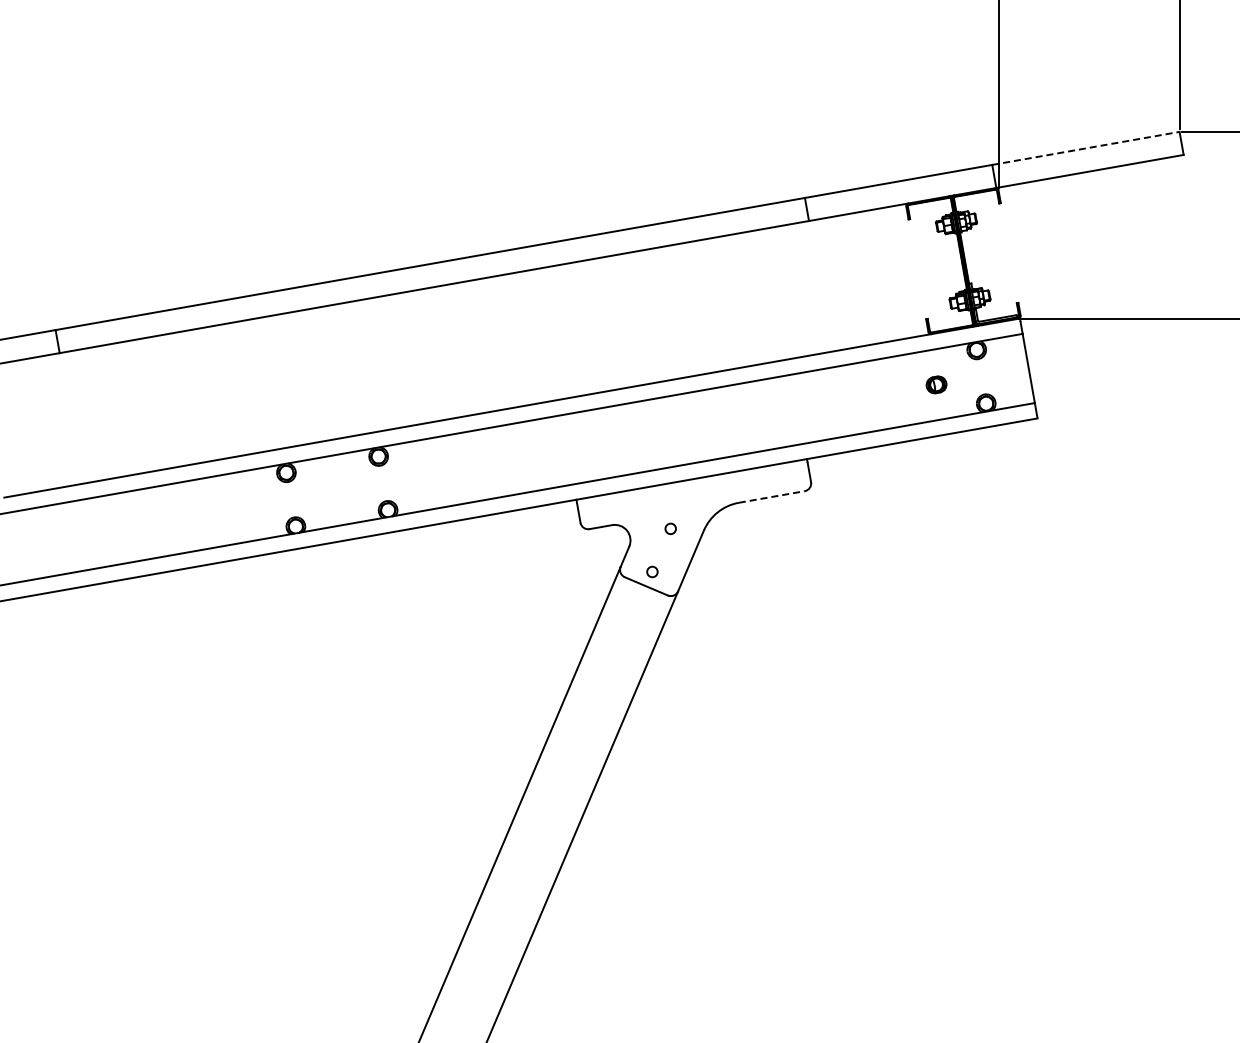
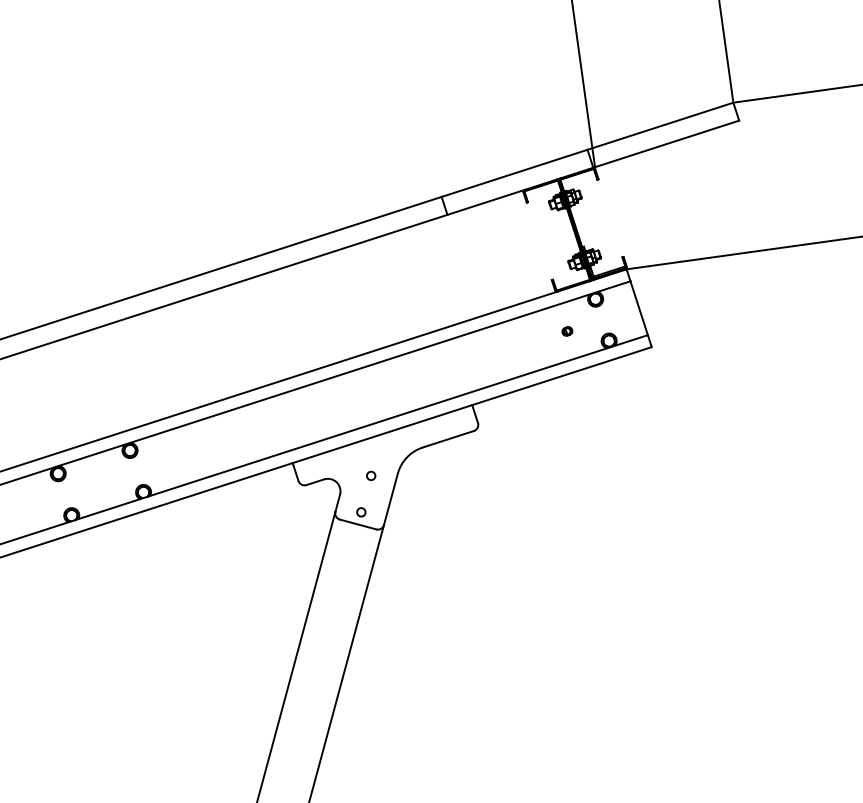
line: (1086, 148) -> (660, 126), dashed -> solid
part: (936, 384) -> (567, 331), size x0.62
line: (772, 496) -> (448, 438), dashed -> solid

